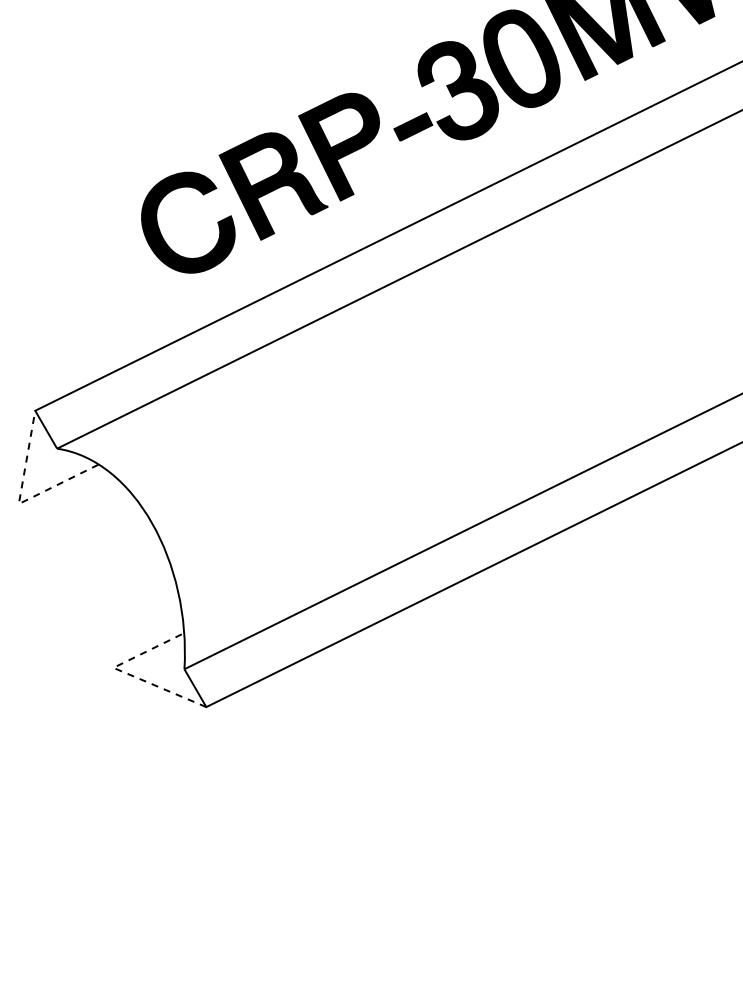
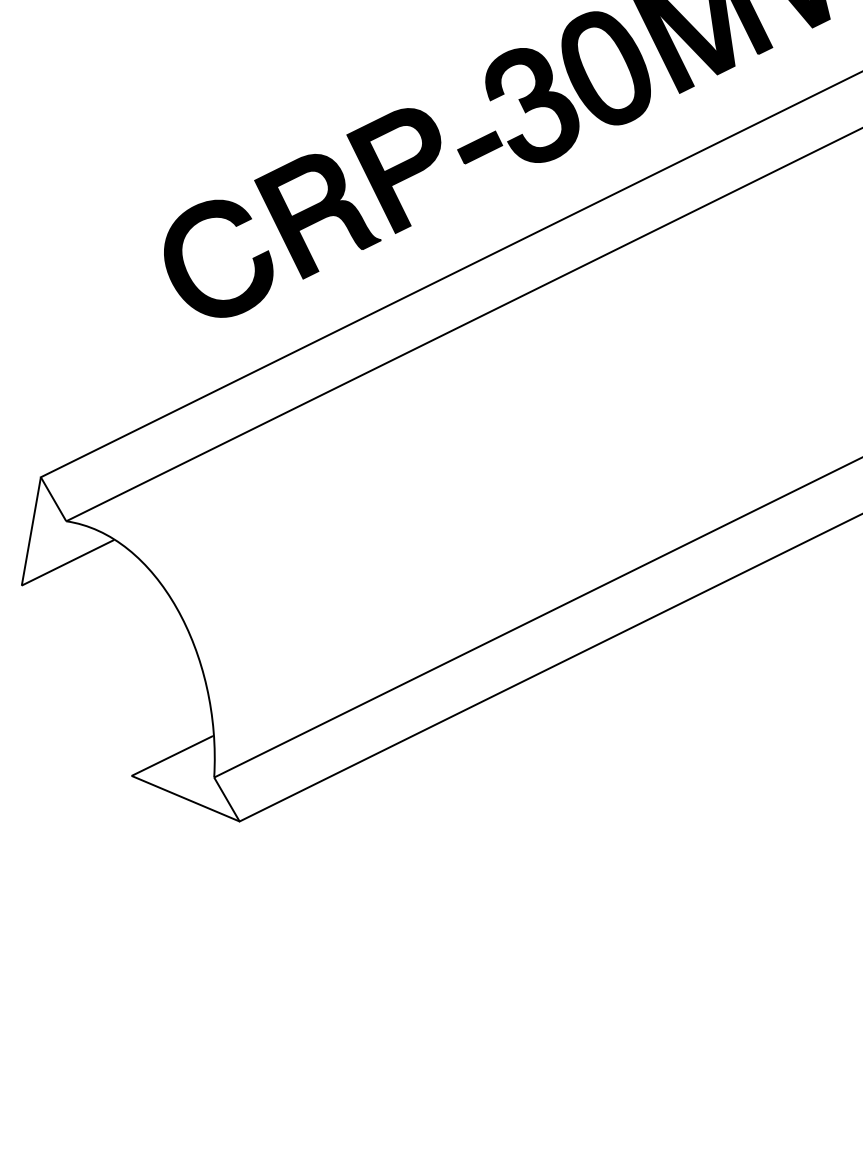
line: (19, 501) -> (22, 582), dashed -> solid
line: (122, 671) -> (142, 780), dashed -> solid

